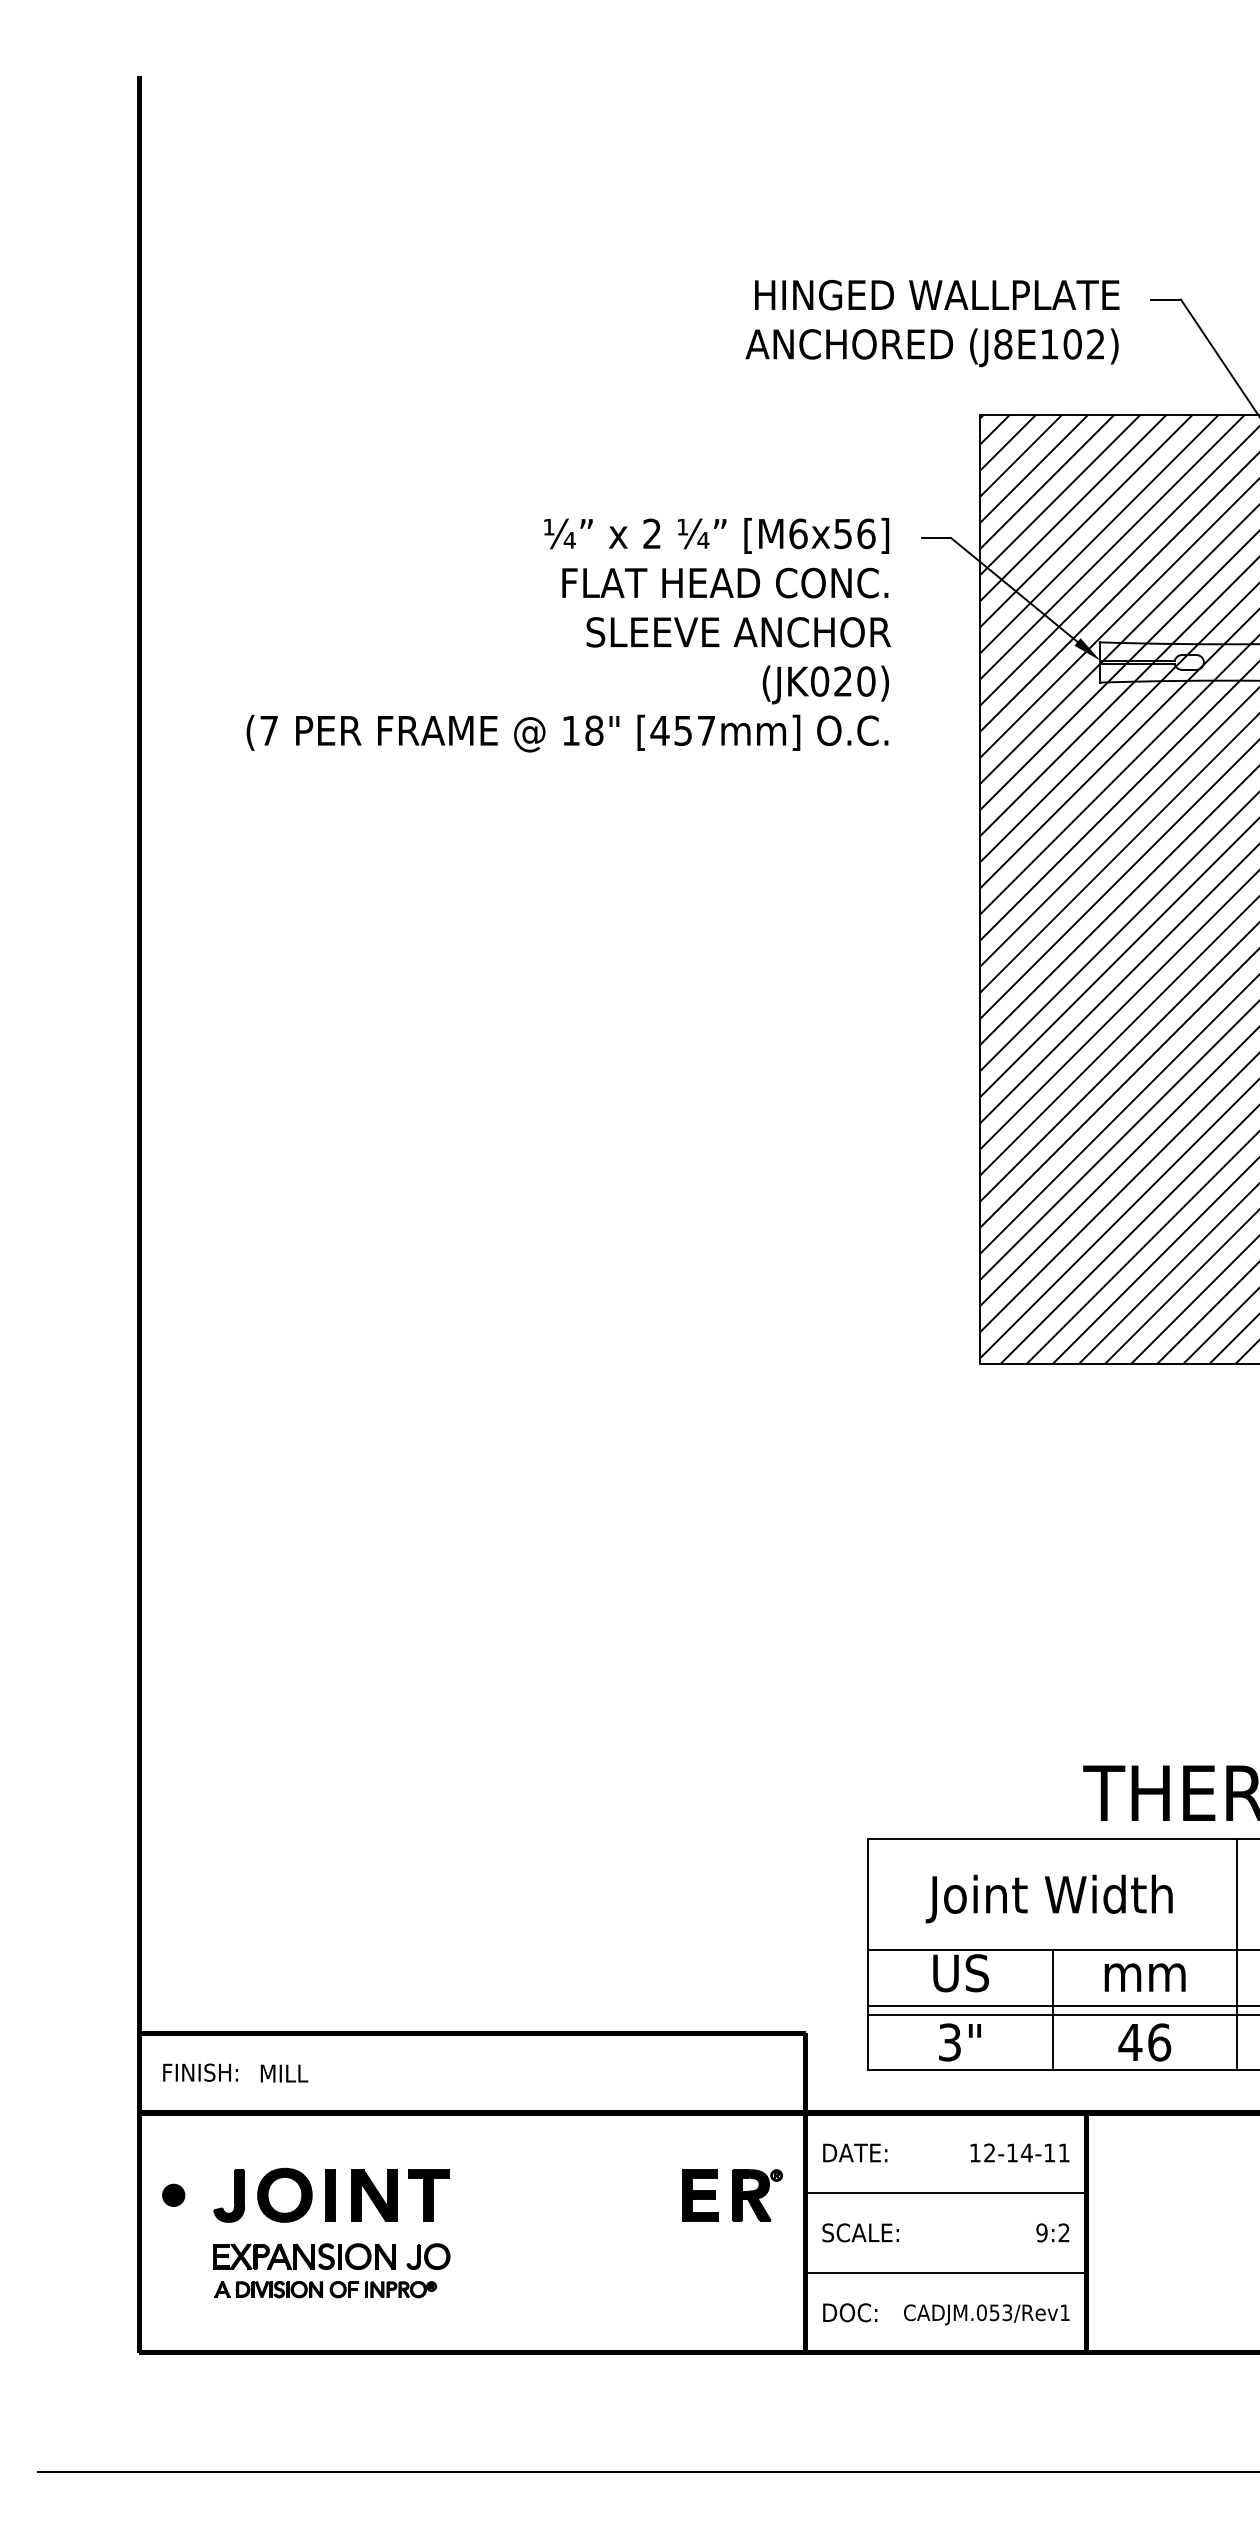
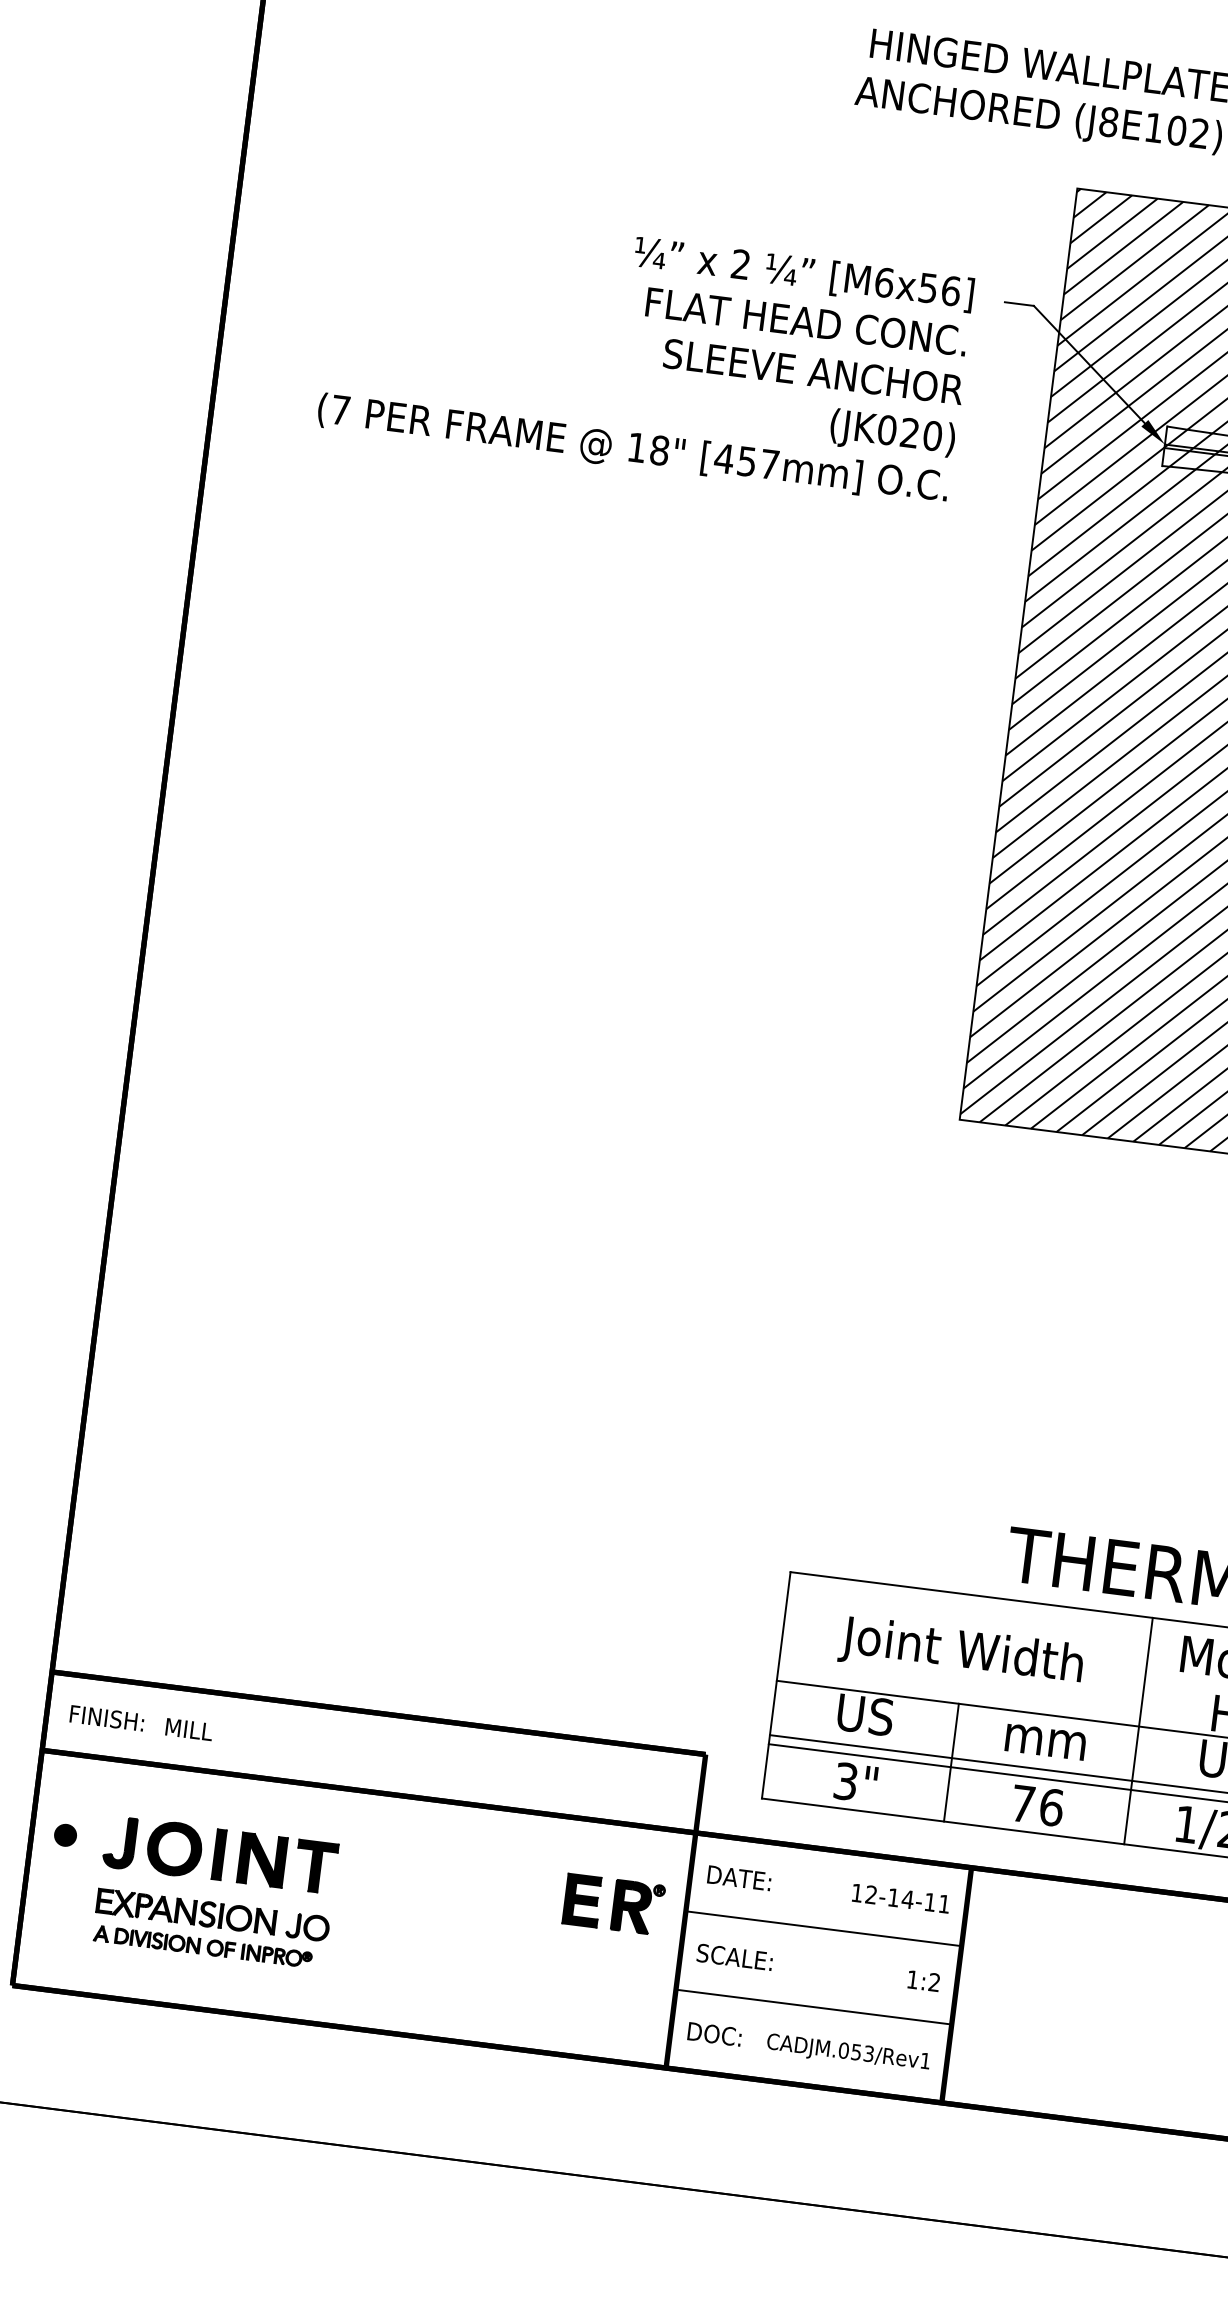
text: (1130, 2042) -> (1023, 1803), 46 -> 76
text: (1041, 2232) -> (912, 1979), 9:2 -> 1:2

